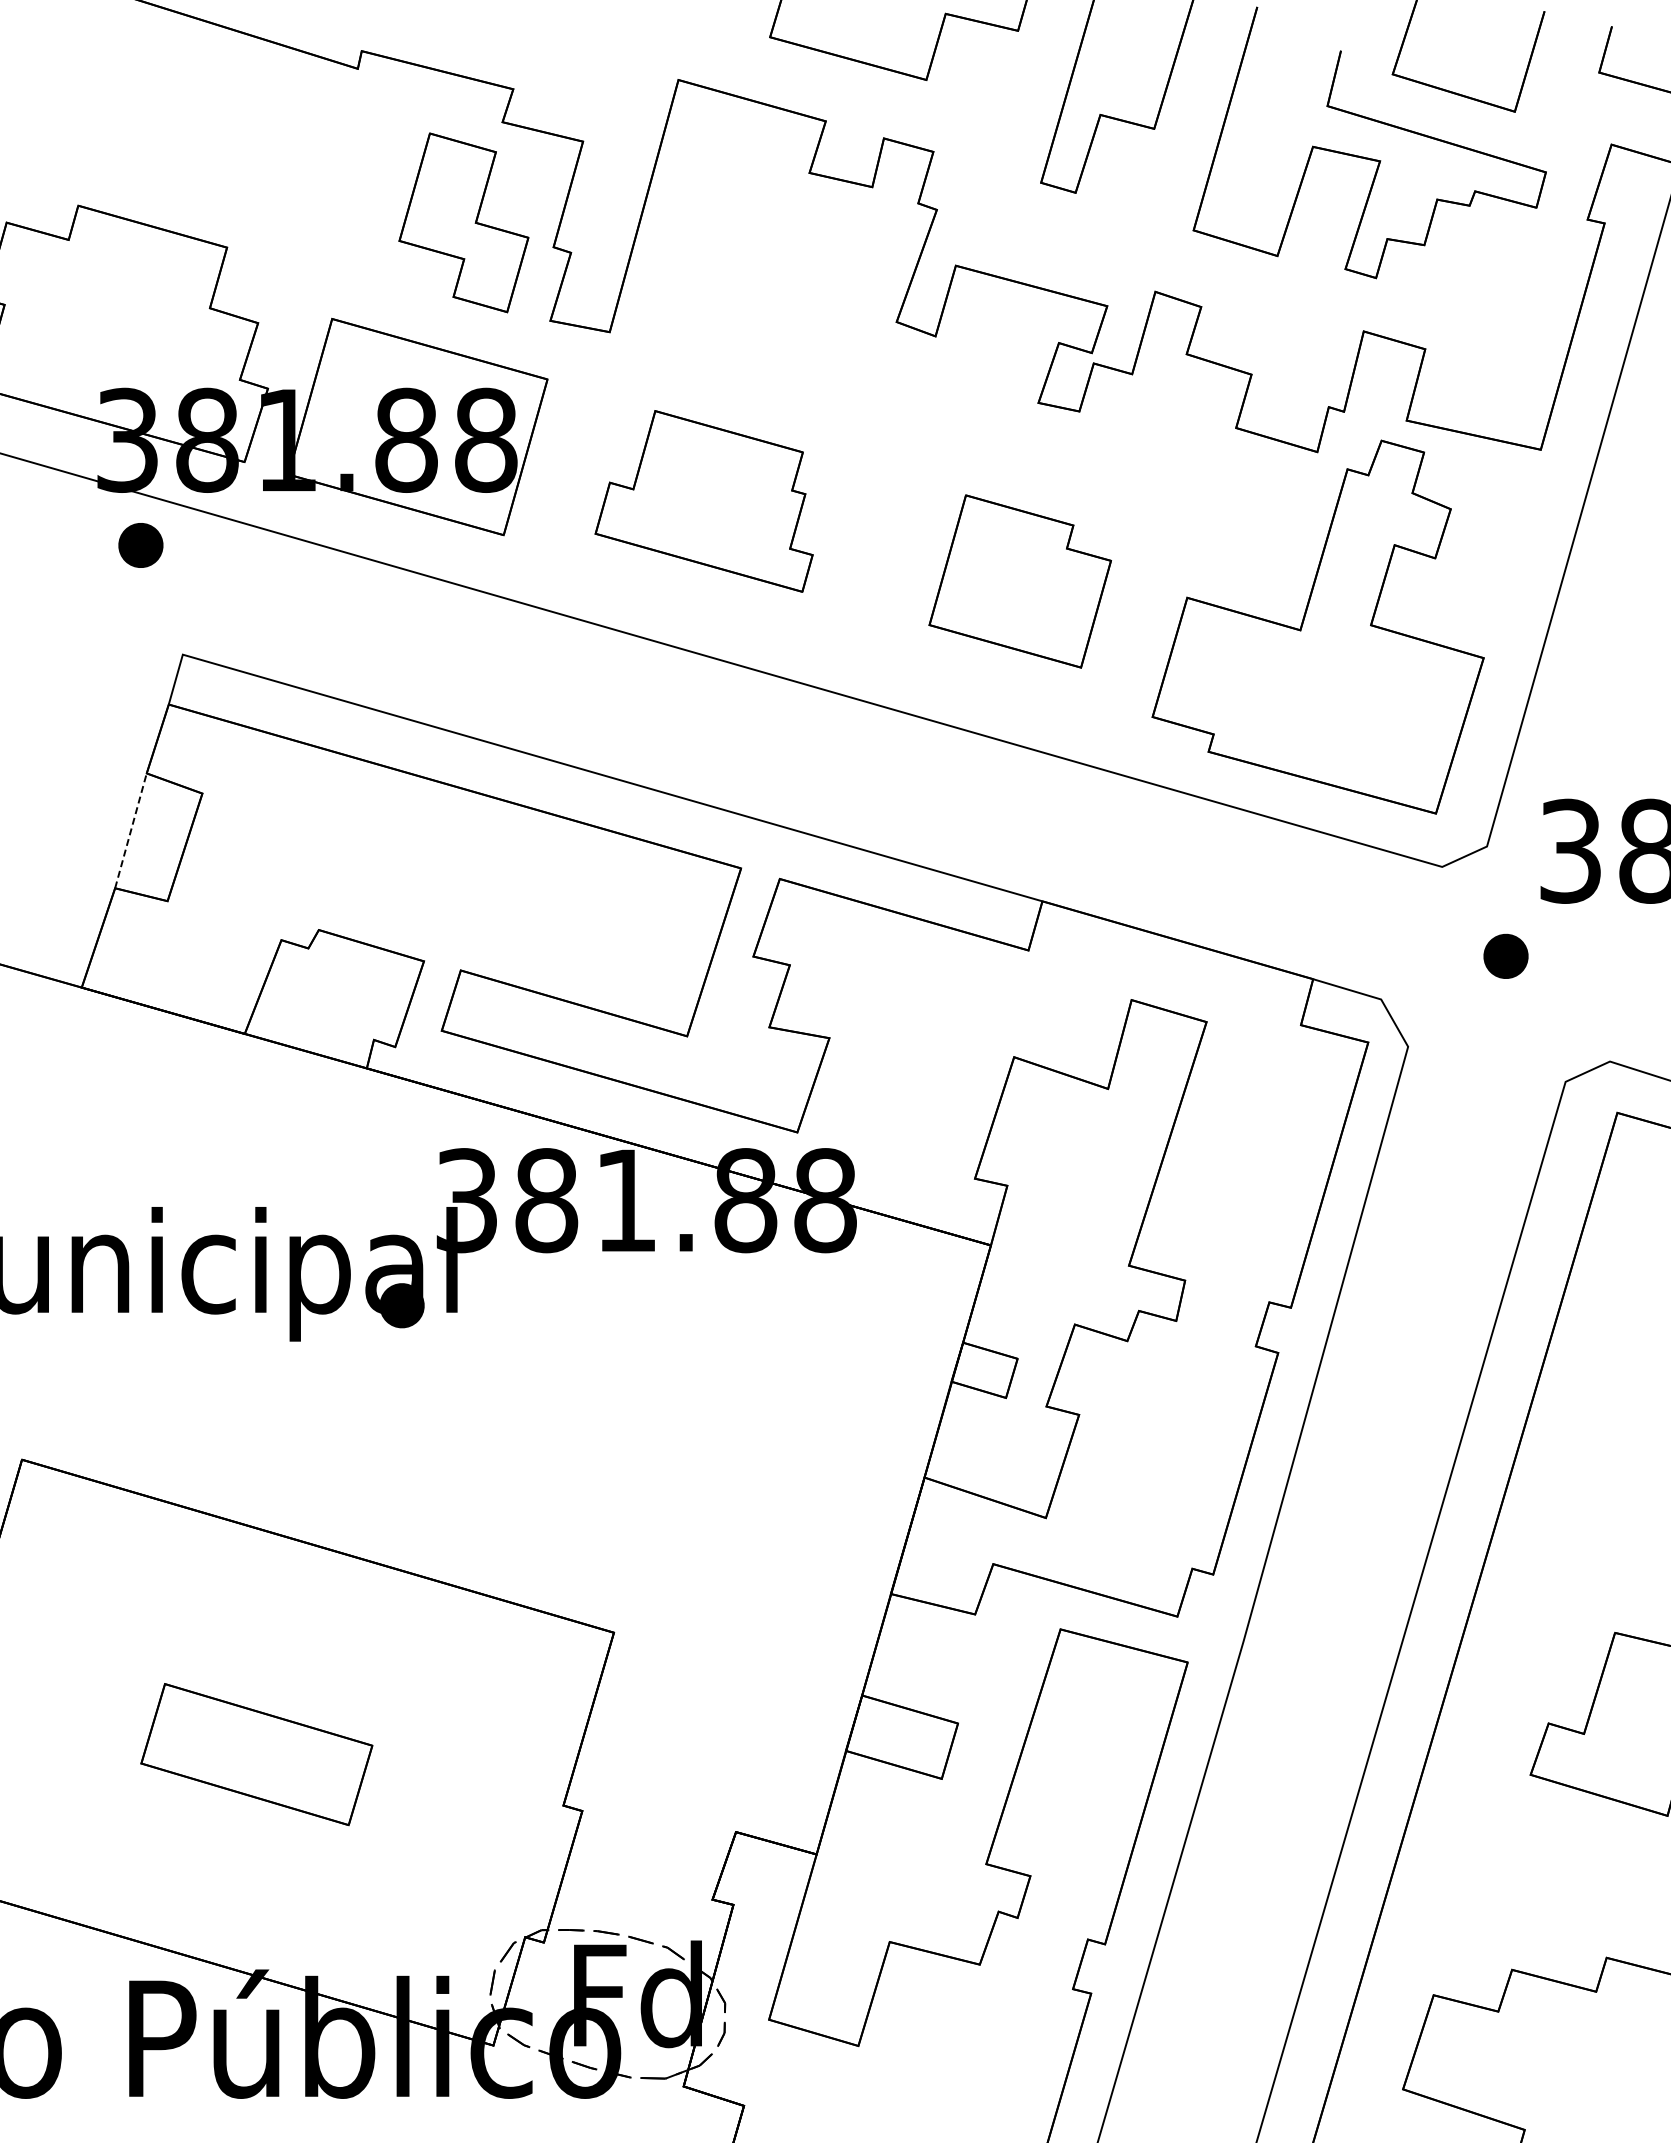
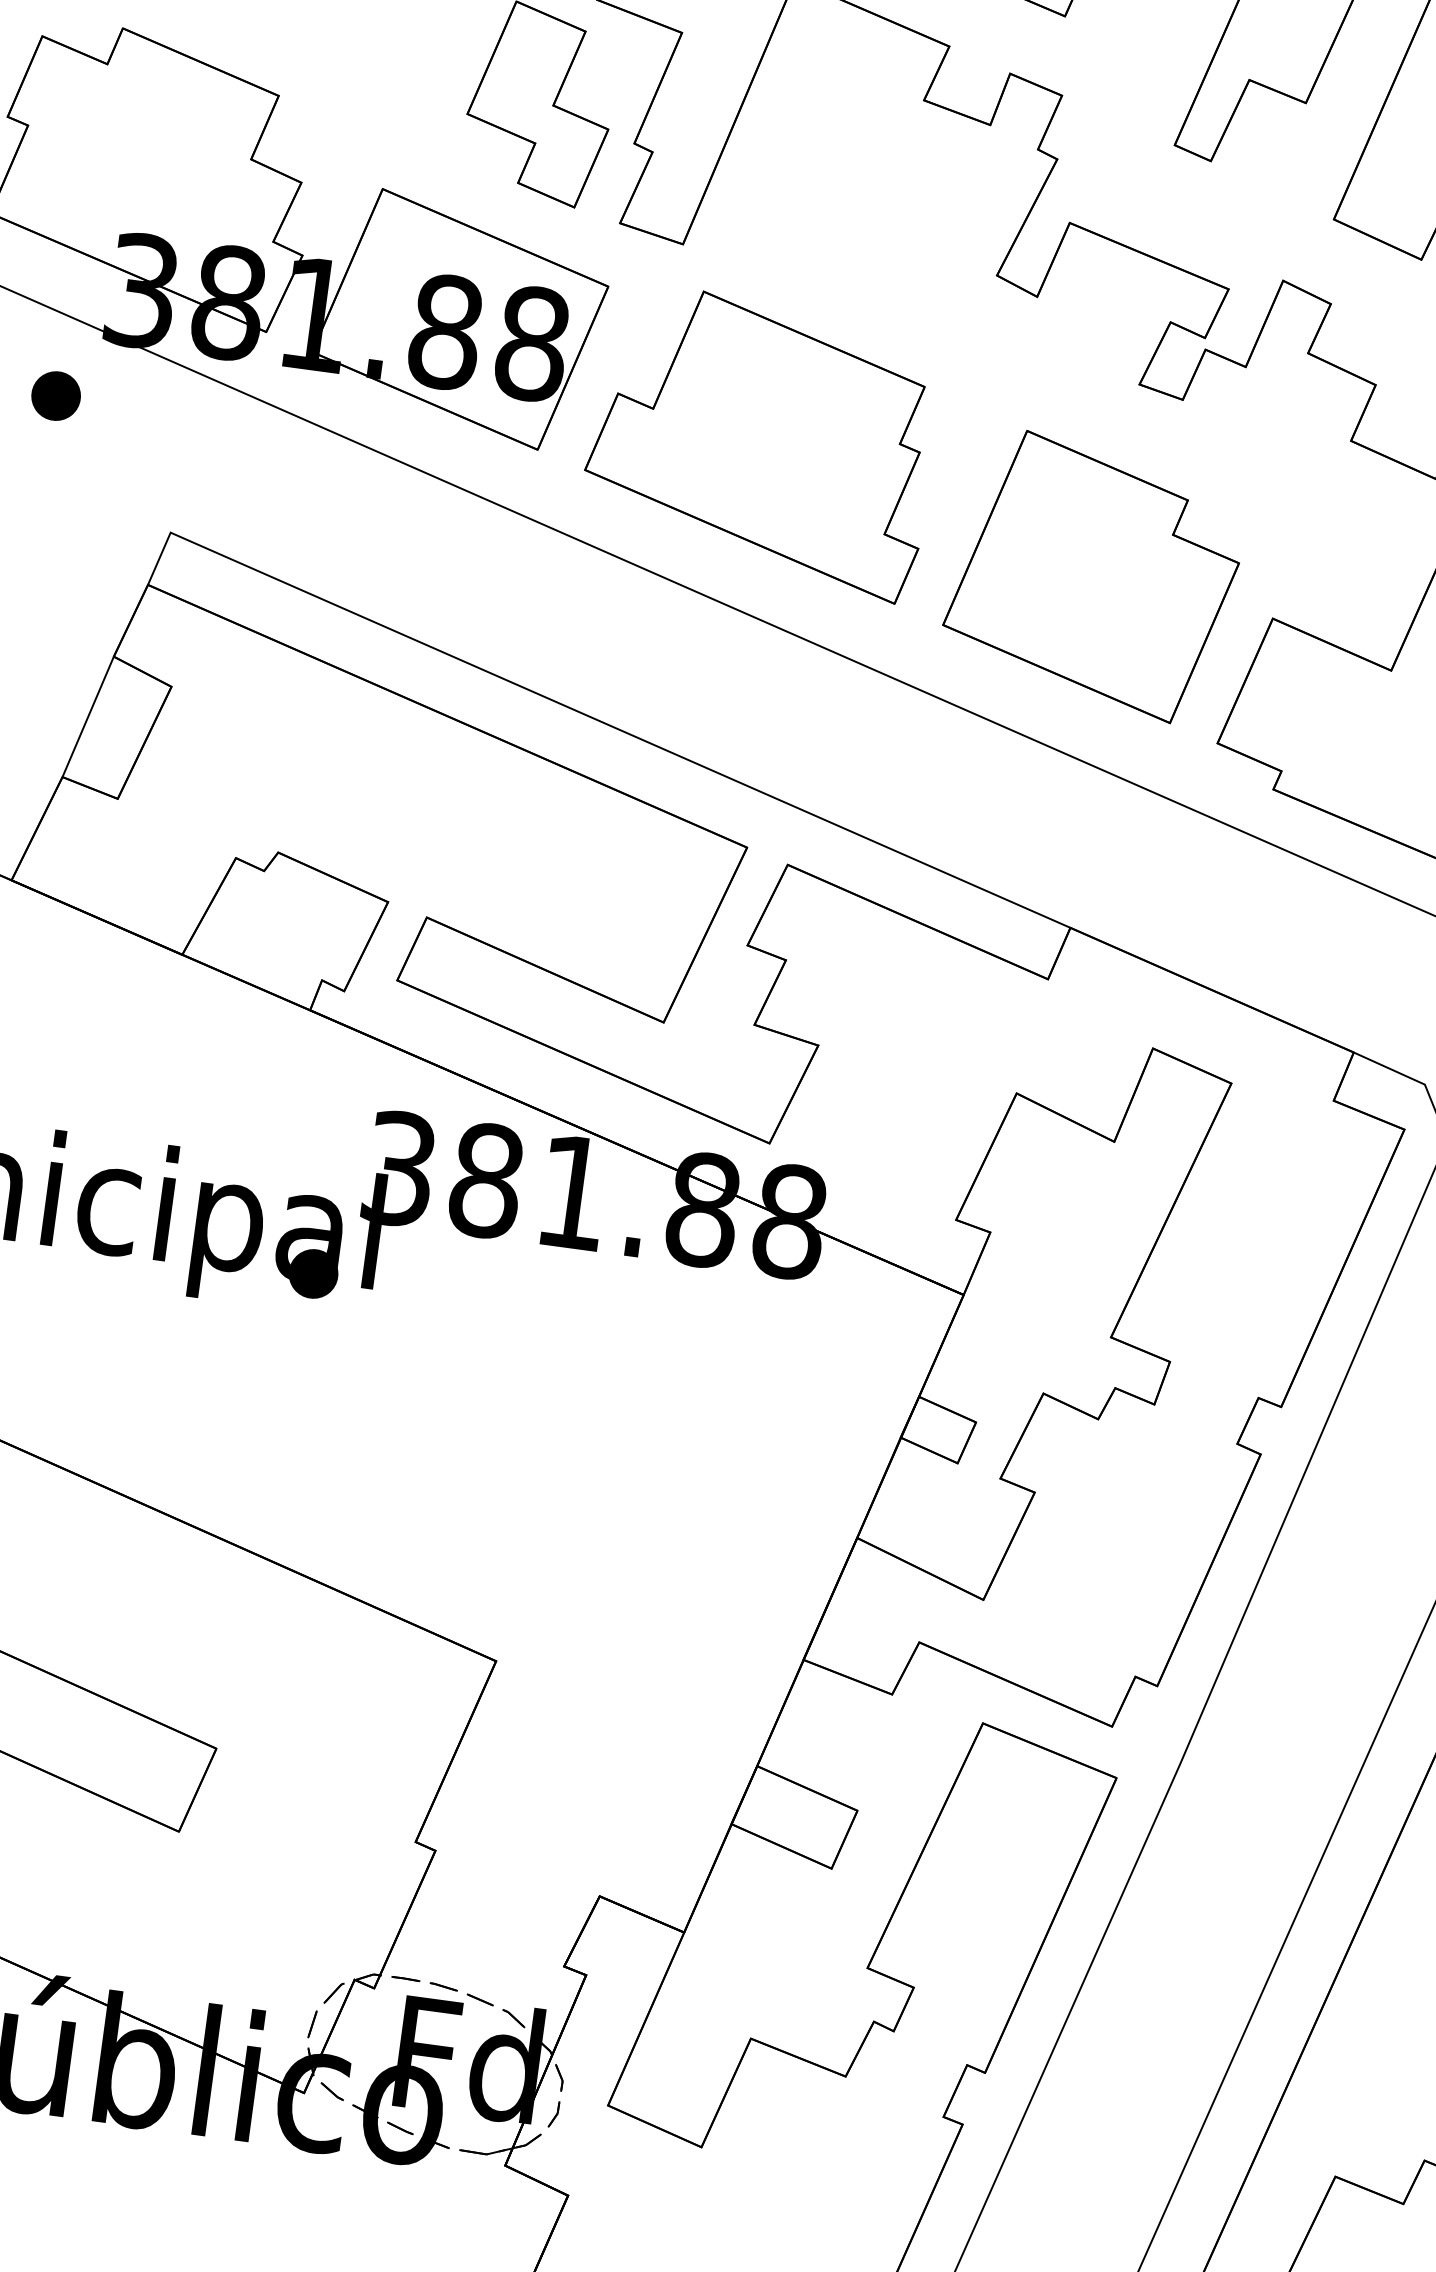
part: (704, 501) -> (761, 442), size x1.43
part: (140, 545) -> (55, 396), moved
part: (1019, 581) -> (1092, 576), size x1.43
line: (130, 830) -> (87, 716), dashed -> solid

